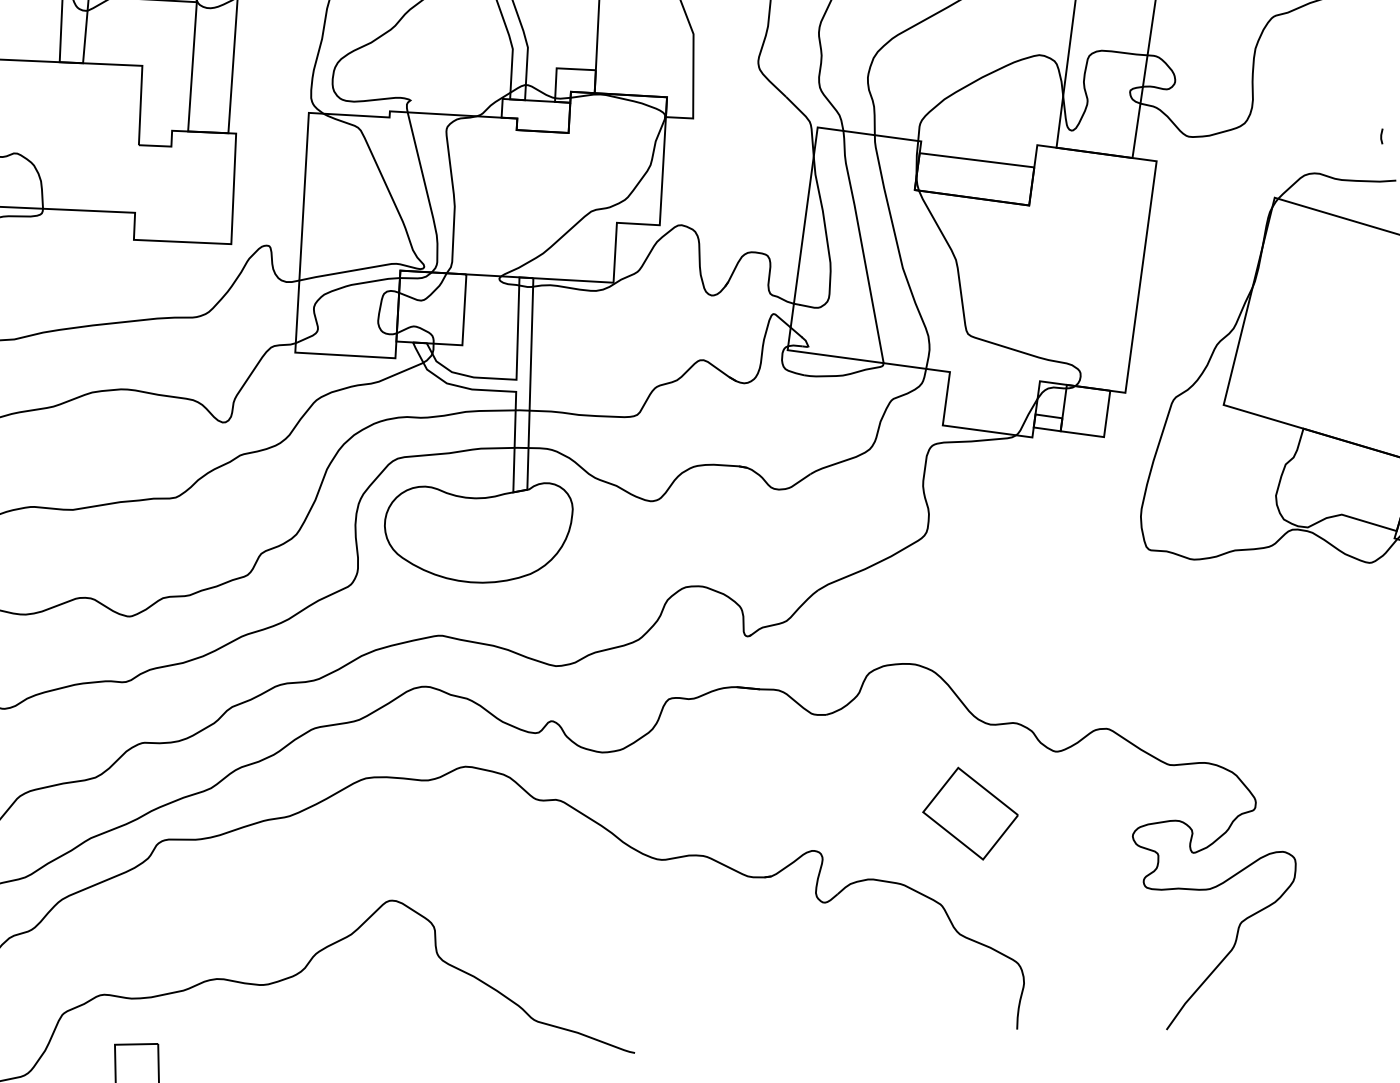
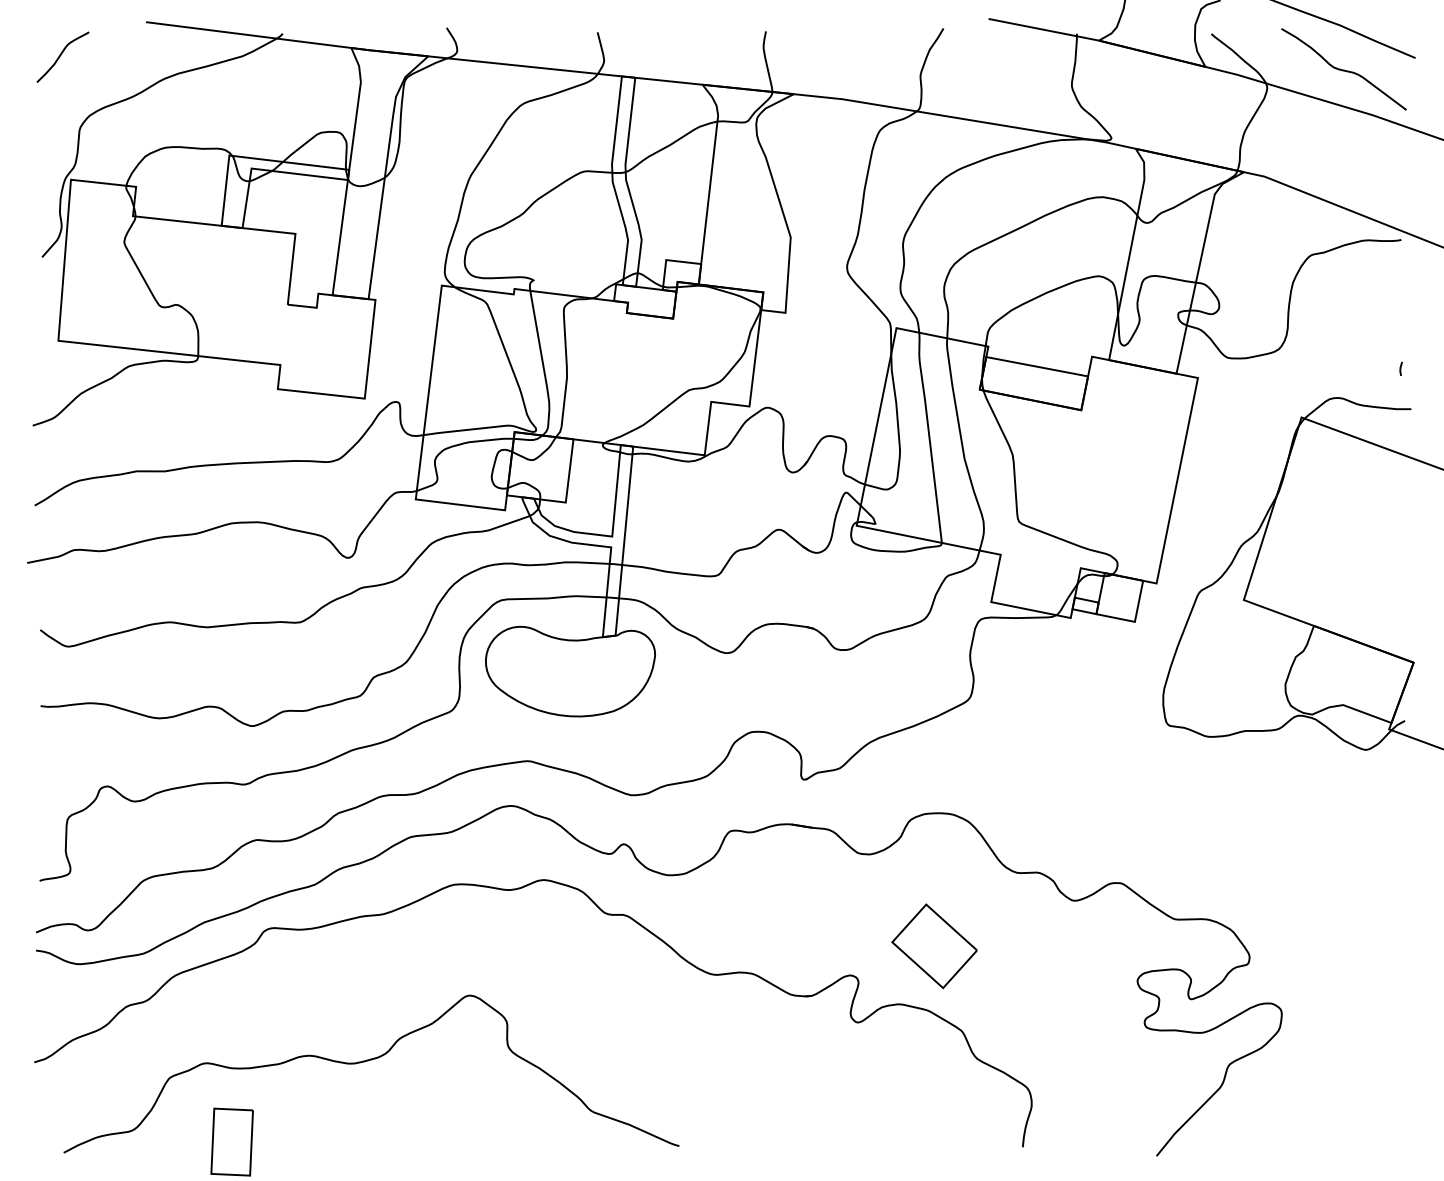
part: (970, 813) -> (934, 946), moved

